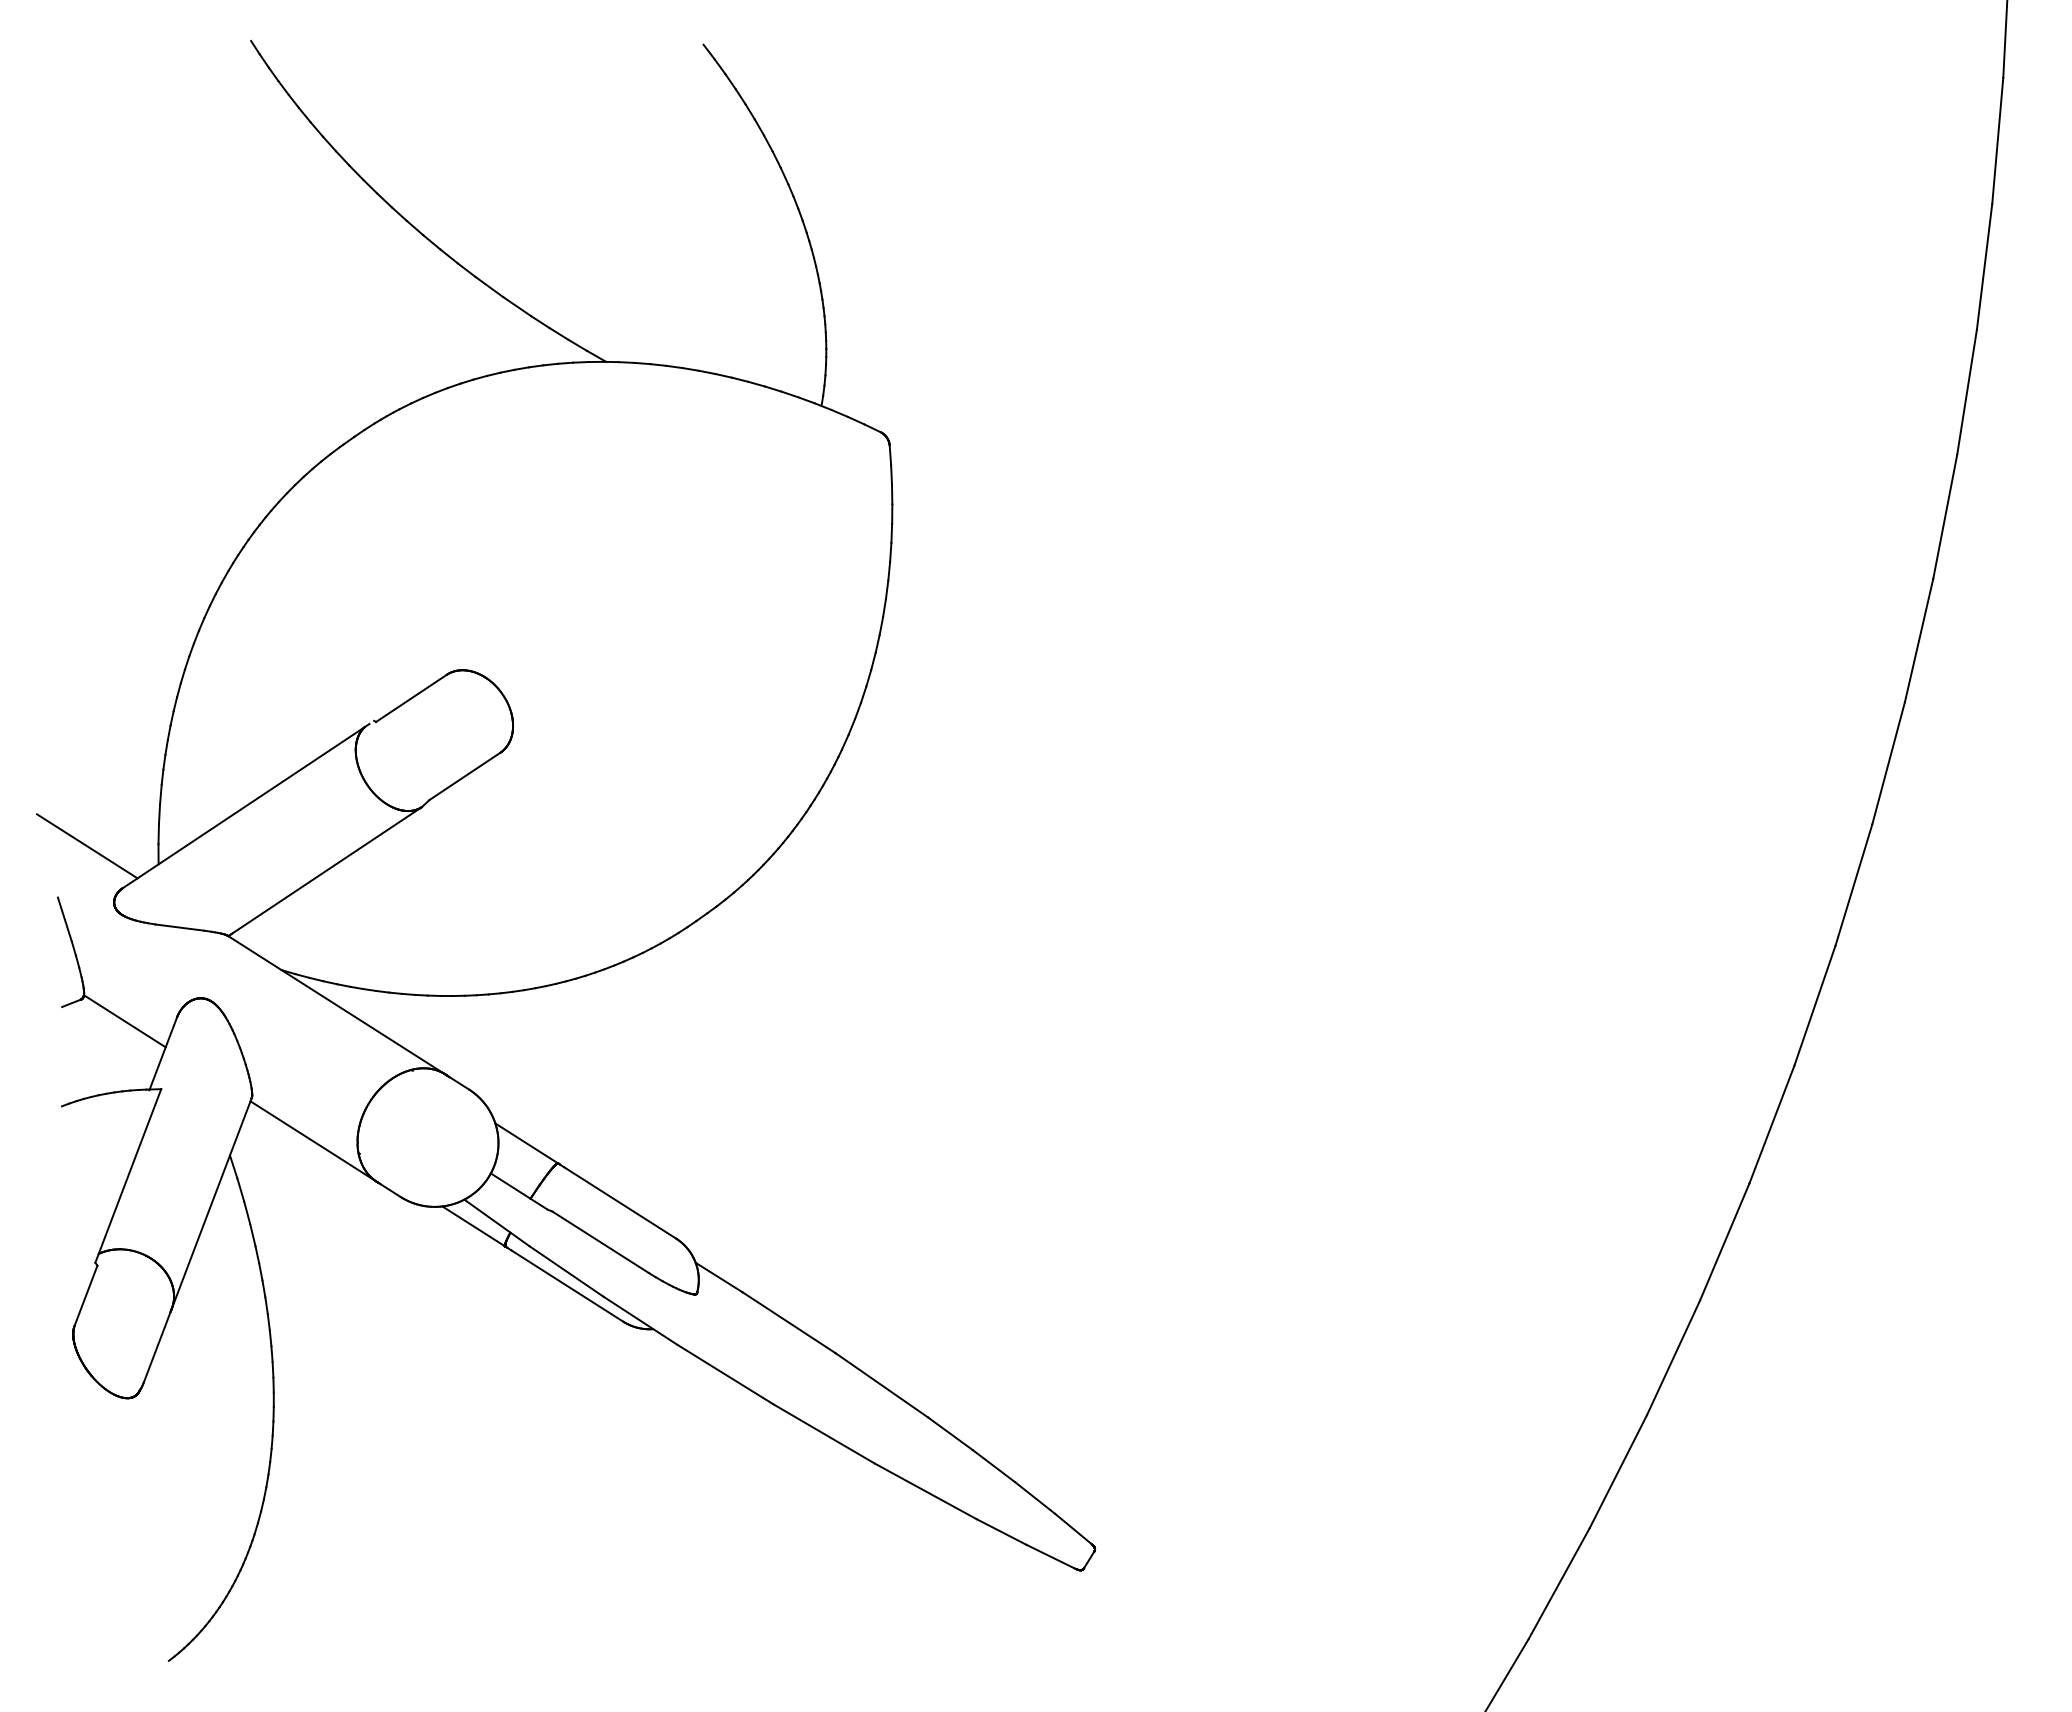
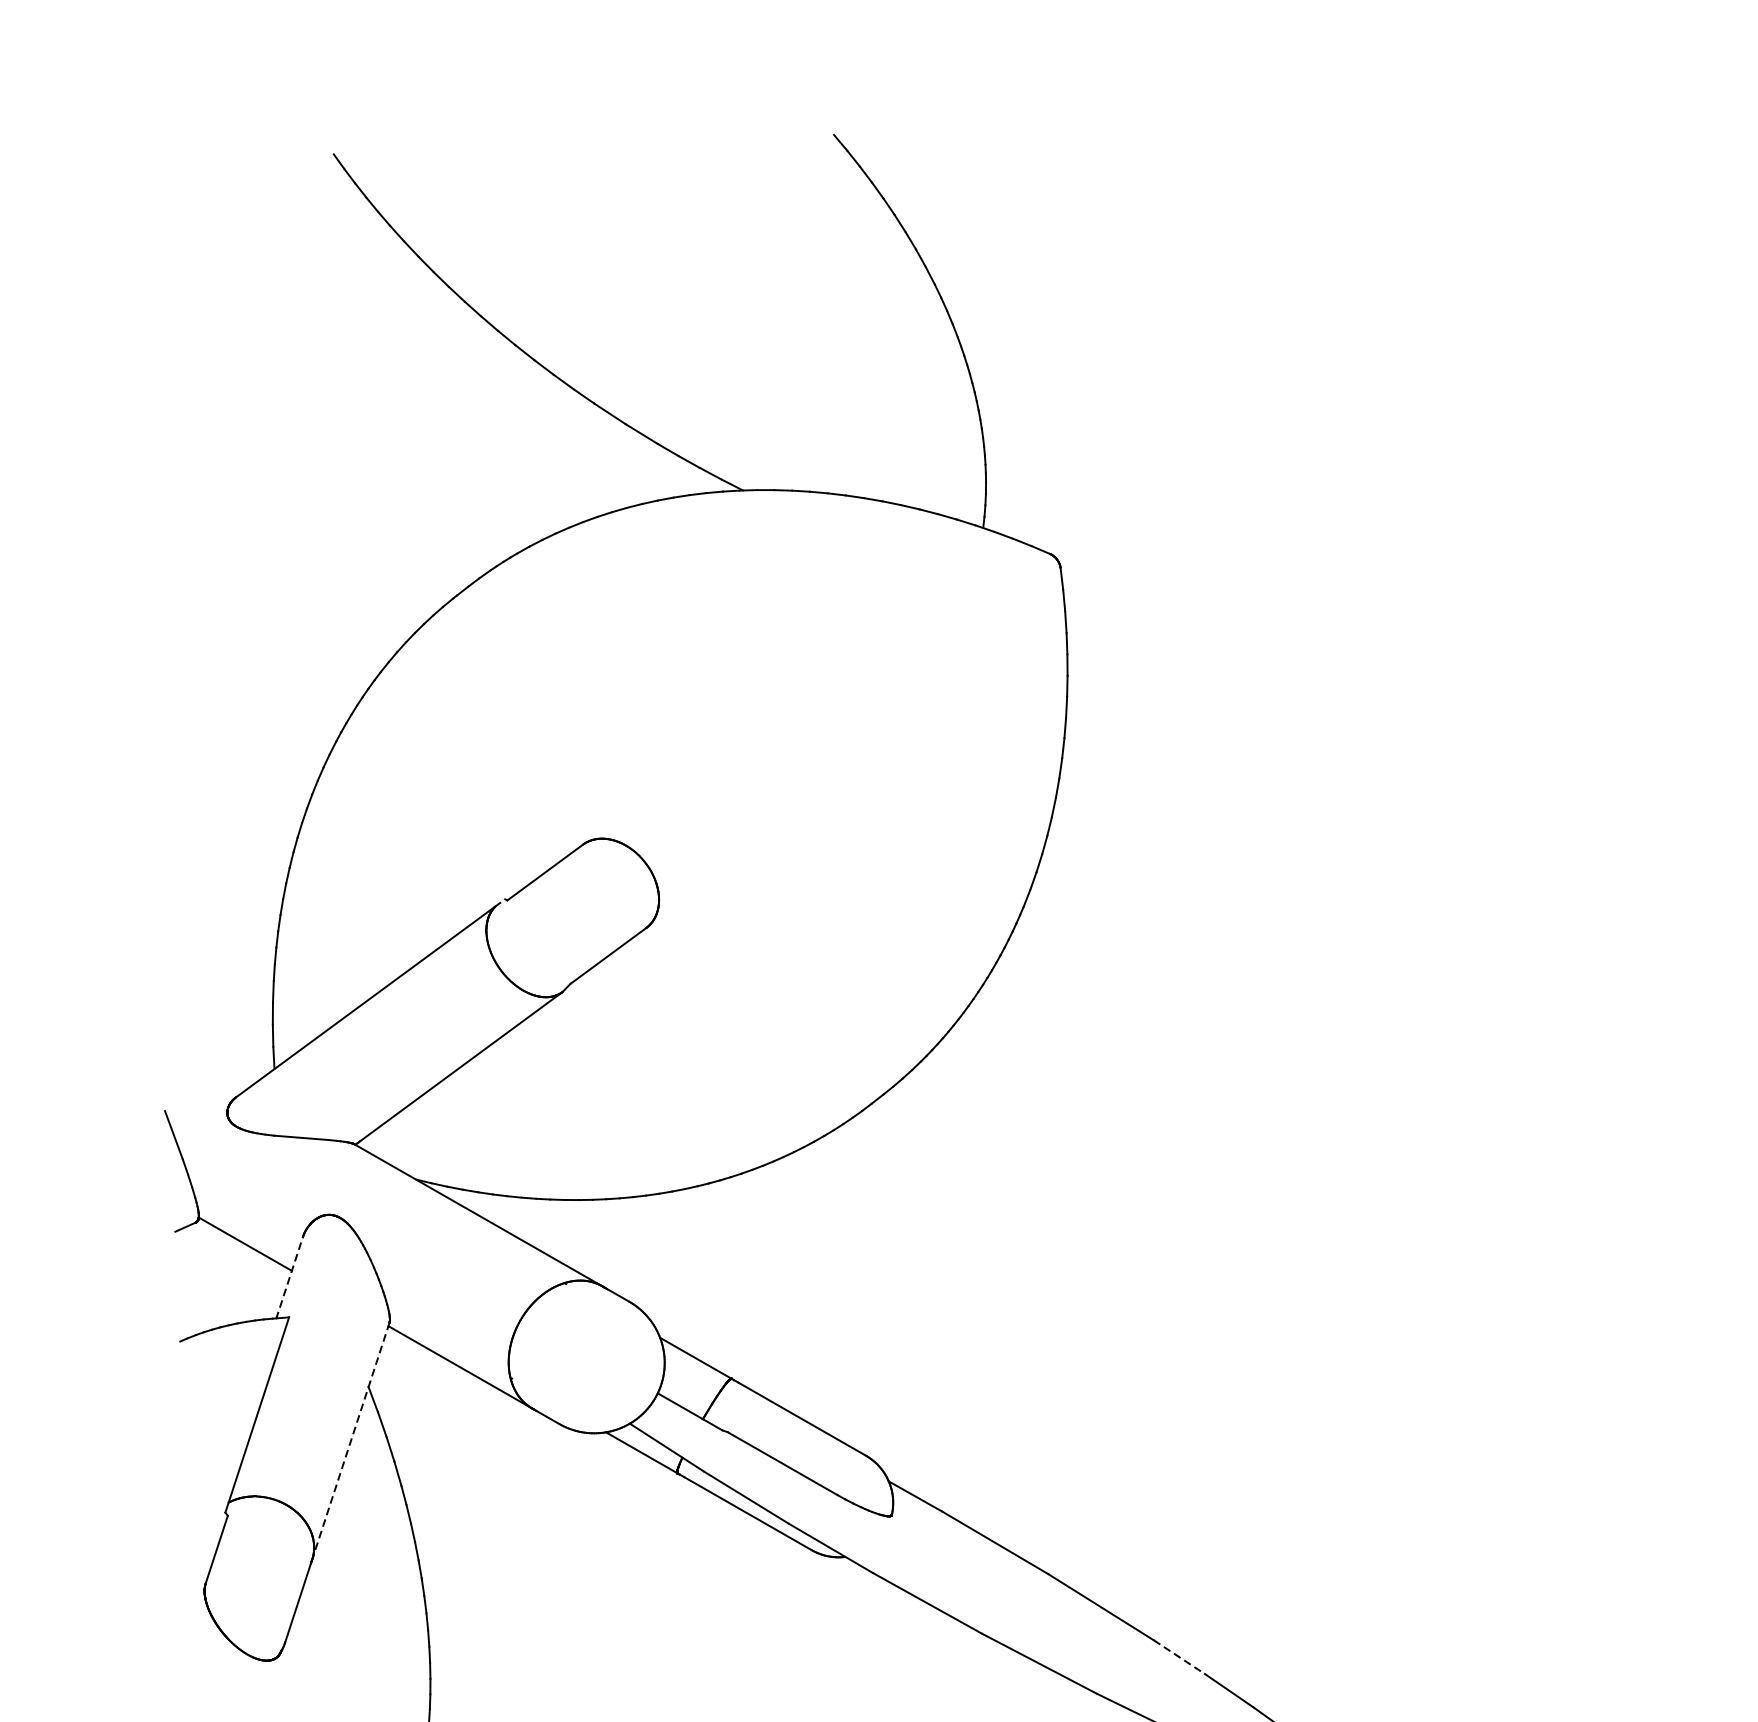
line: (87, 846) -> (195, 1053), removed
line: (163, 1053) -> (289, 1277), solid -> dashed
line: (211, 1203) -> (350, 1441), solid -> dashed
line: (950, 1433) -> (1179, 1656), solid -> dashed

